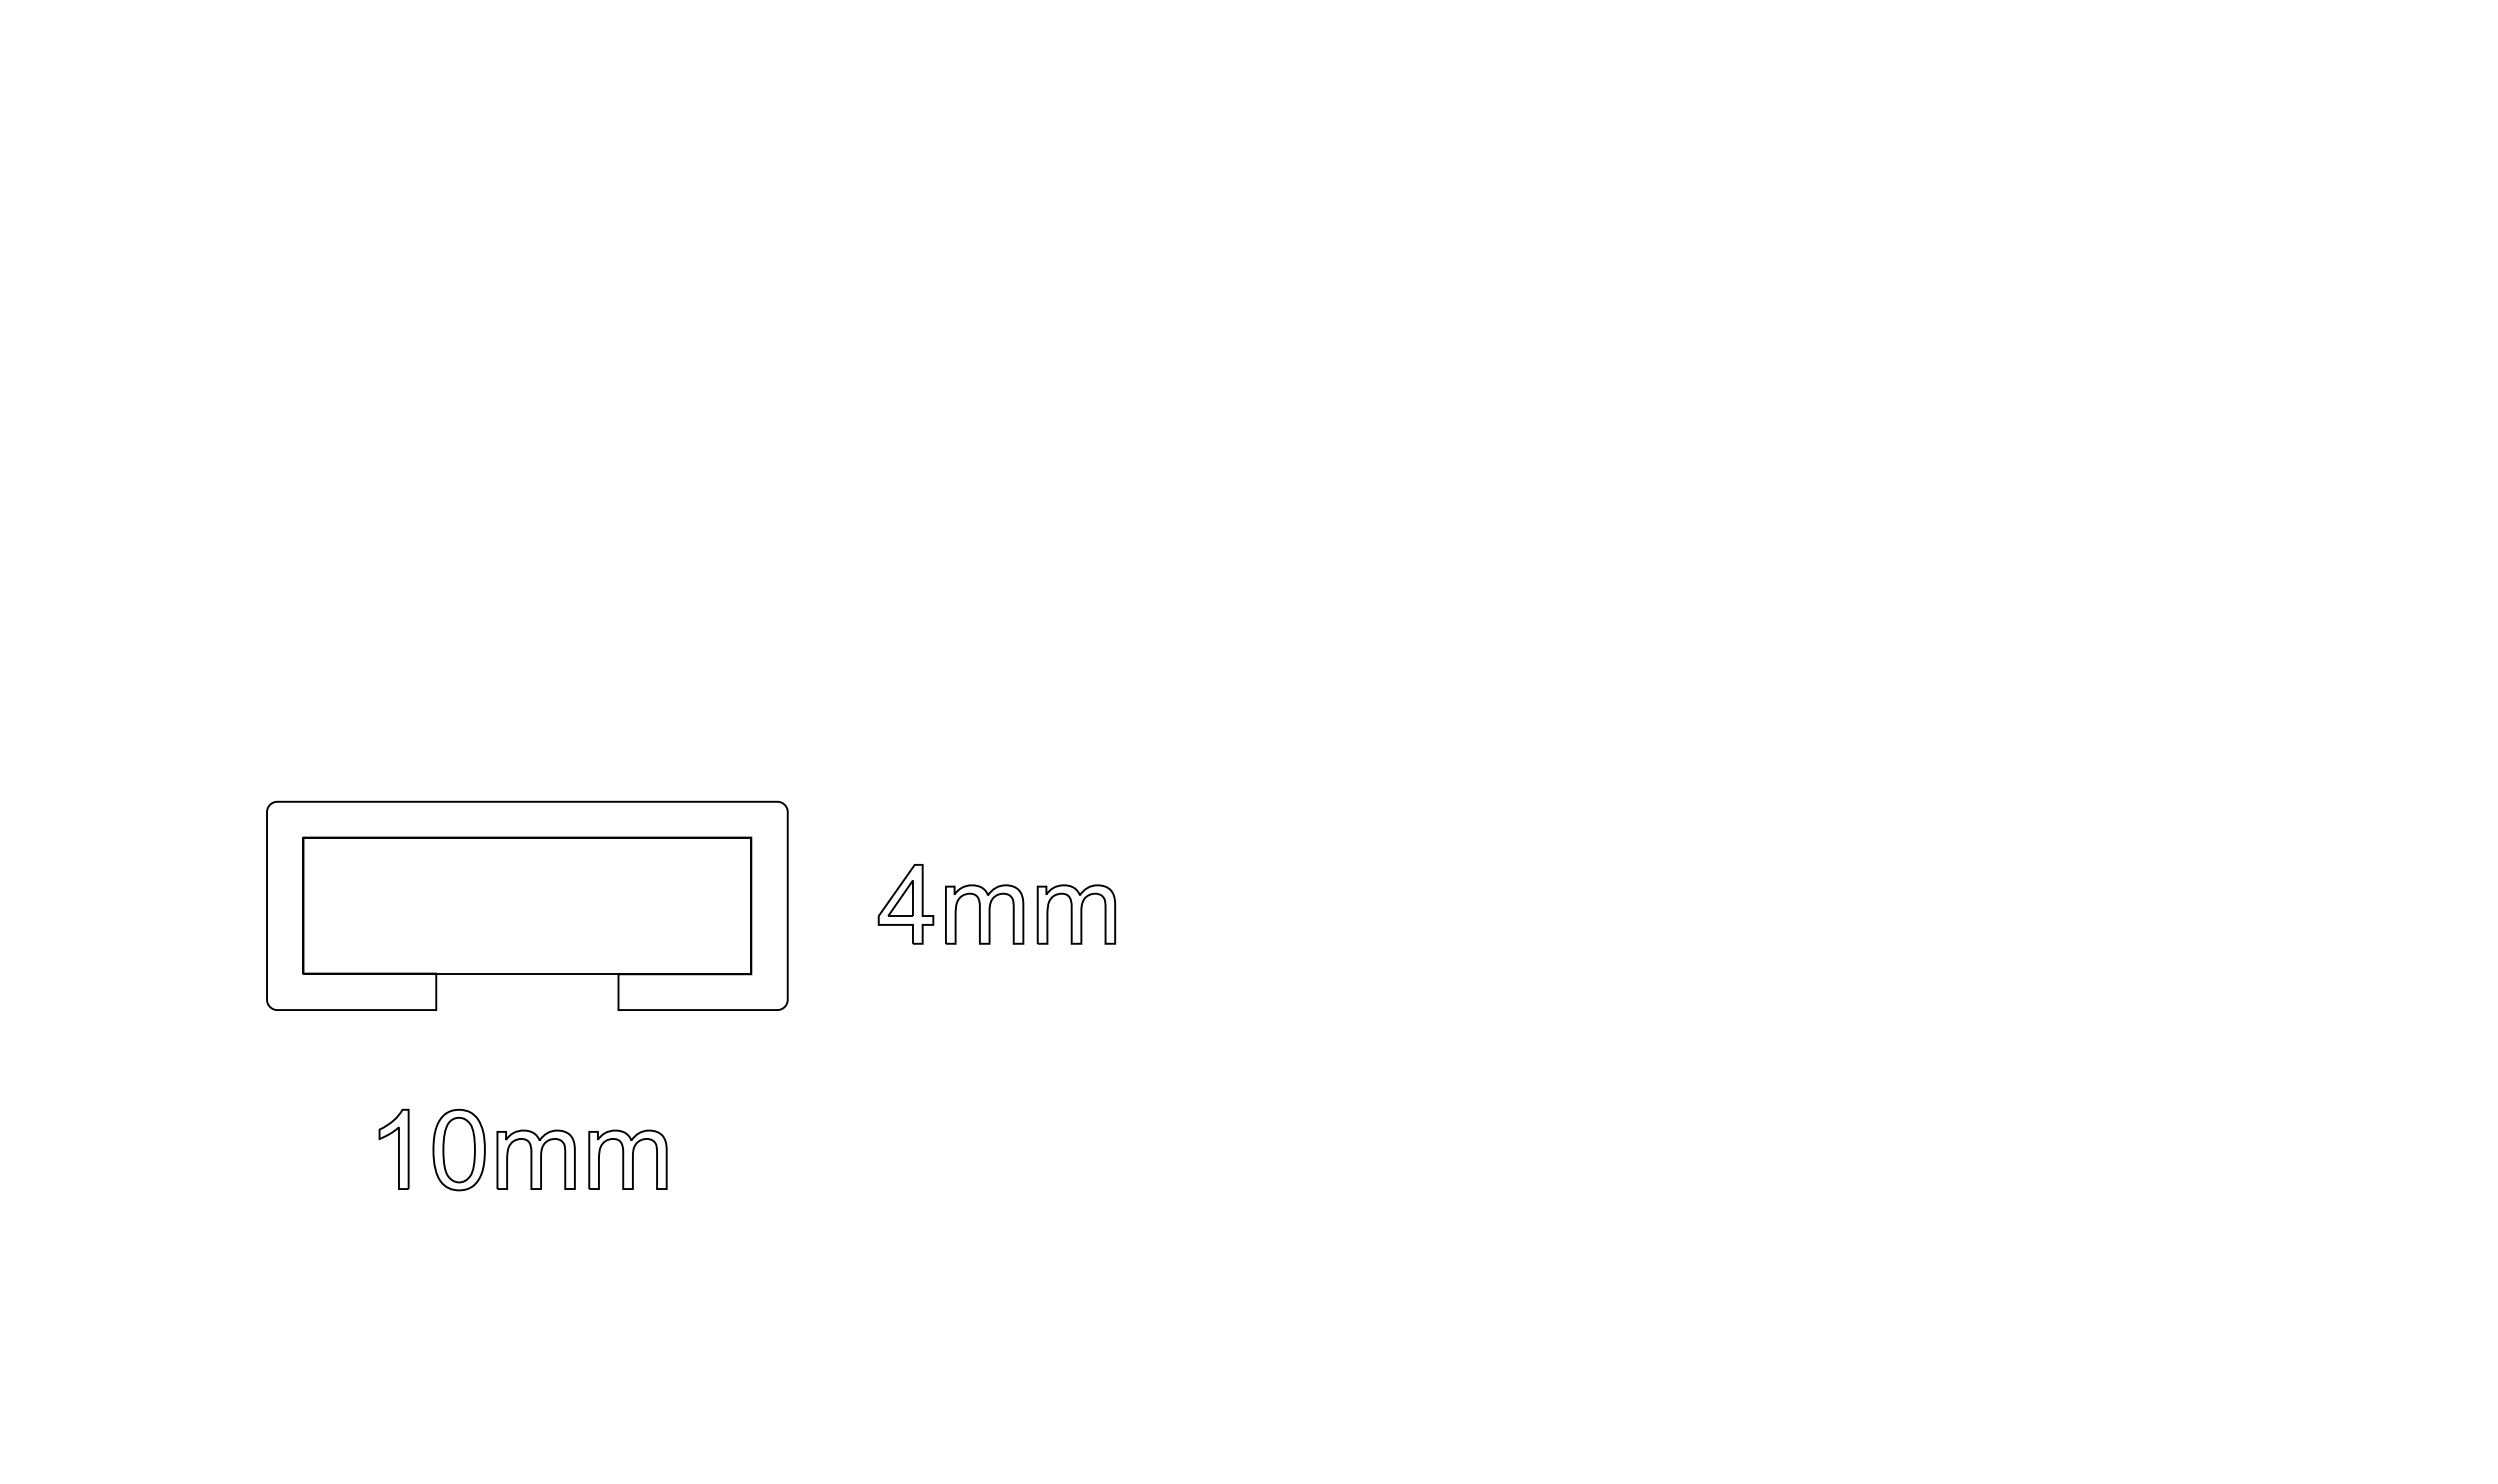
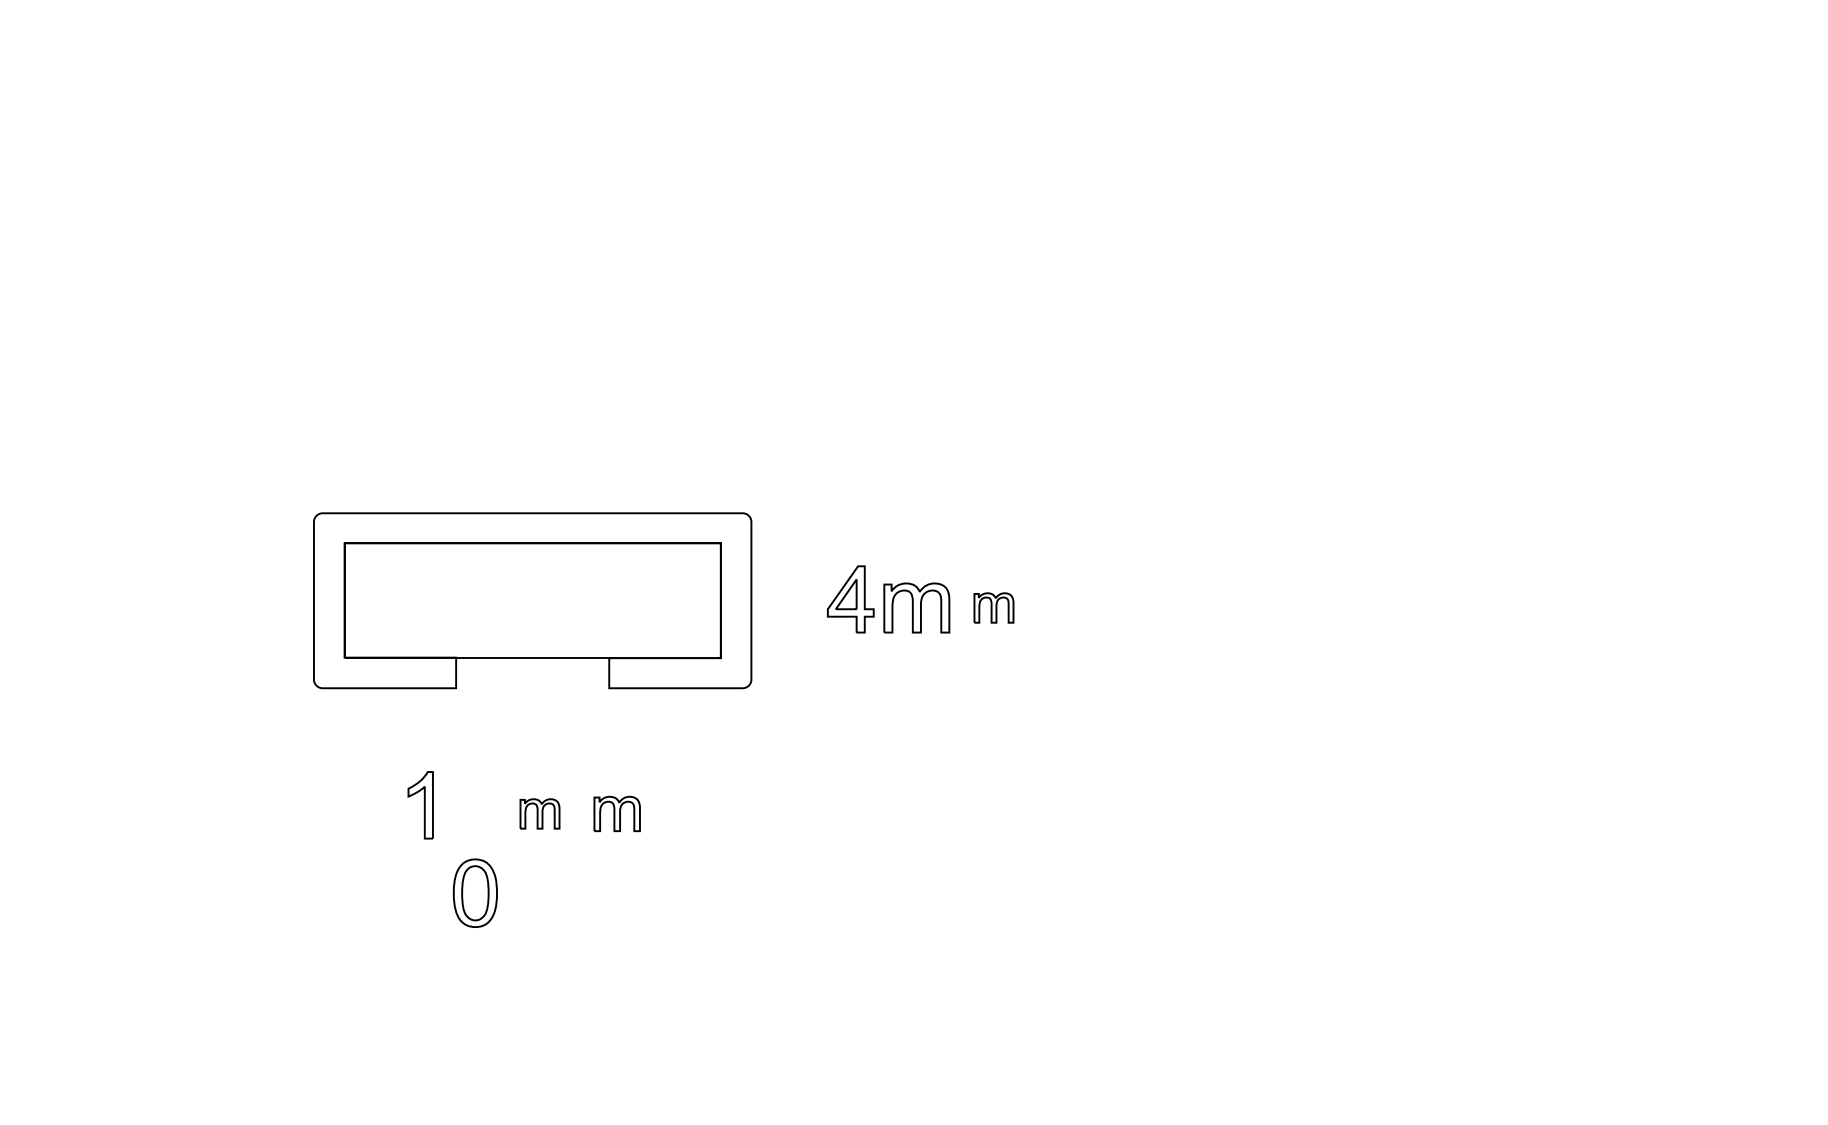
part: (1076, 914) -> (994, 607), size x0.6
part: (458, 1149) -> (474, 892), moved
part: (535, 1159) -> (539, 813), size x0.6
part: (627, 1159) -> (616, 813), size x0.7

